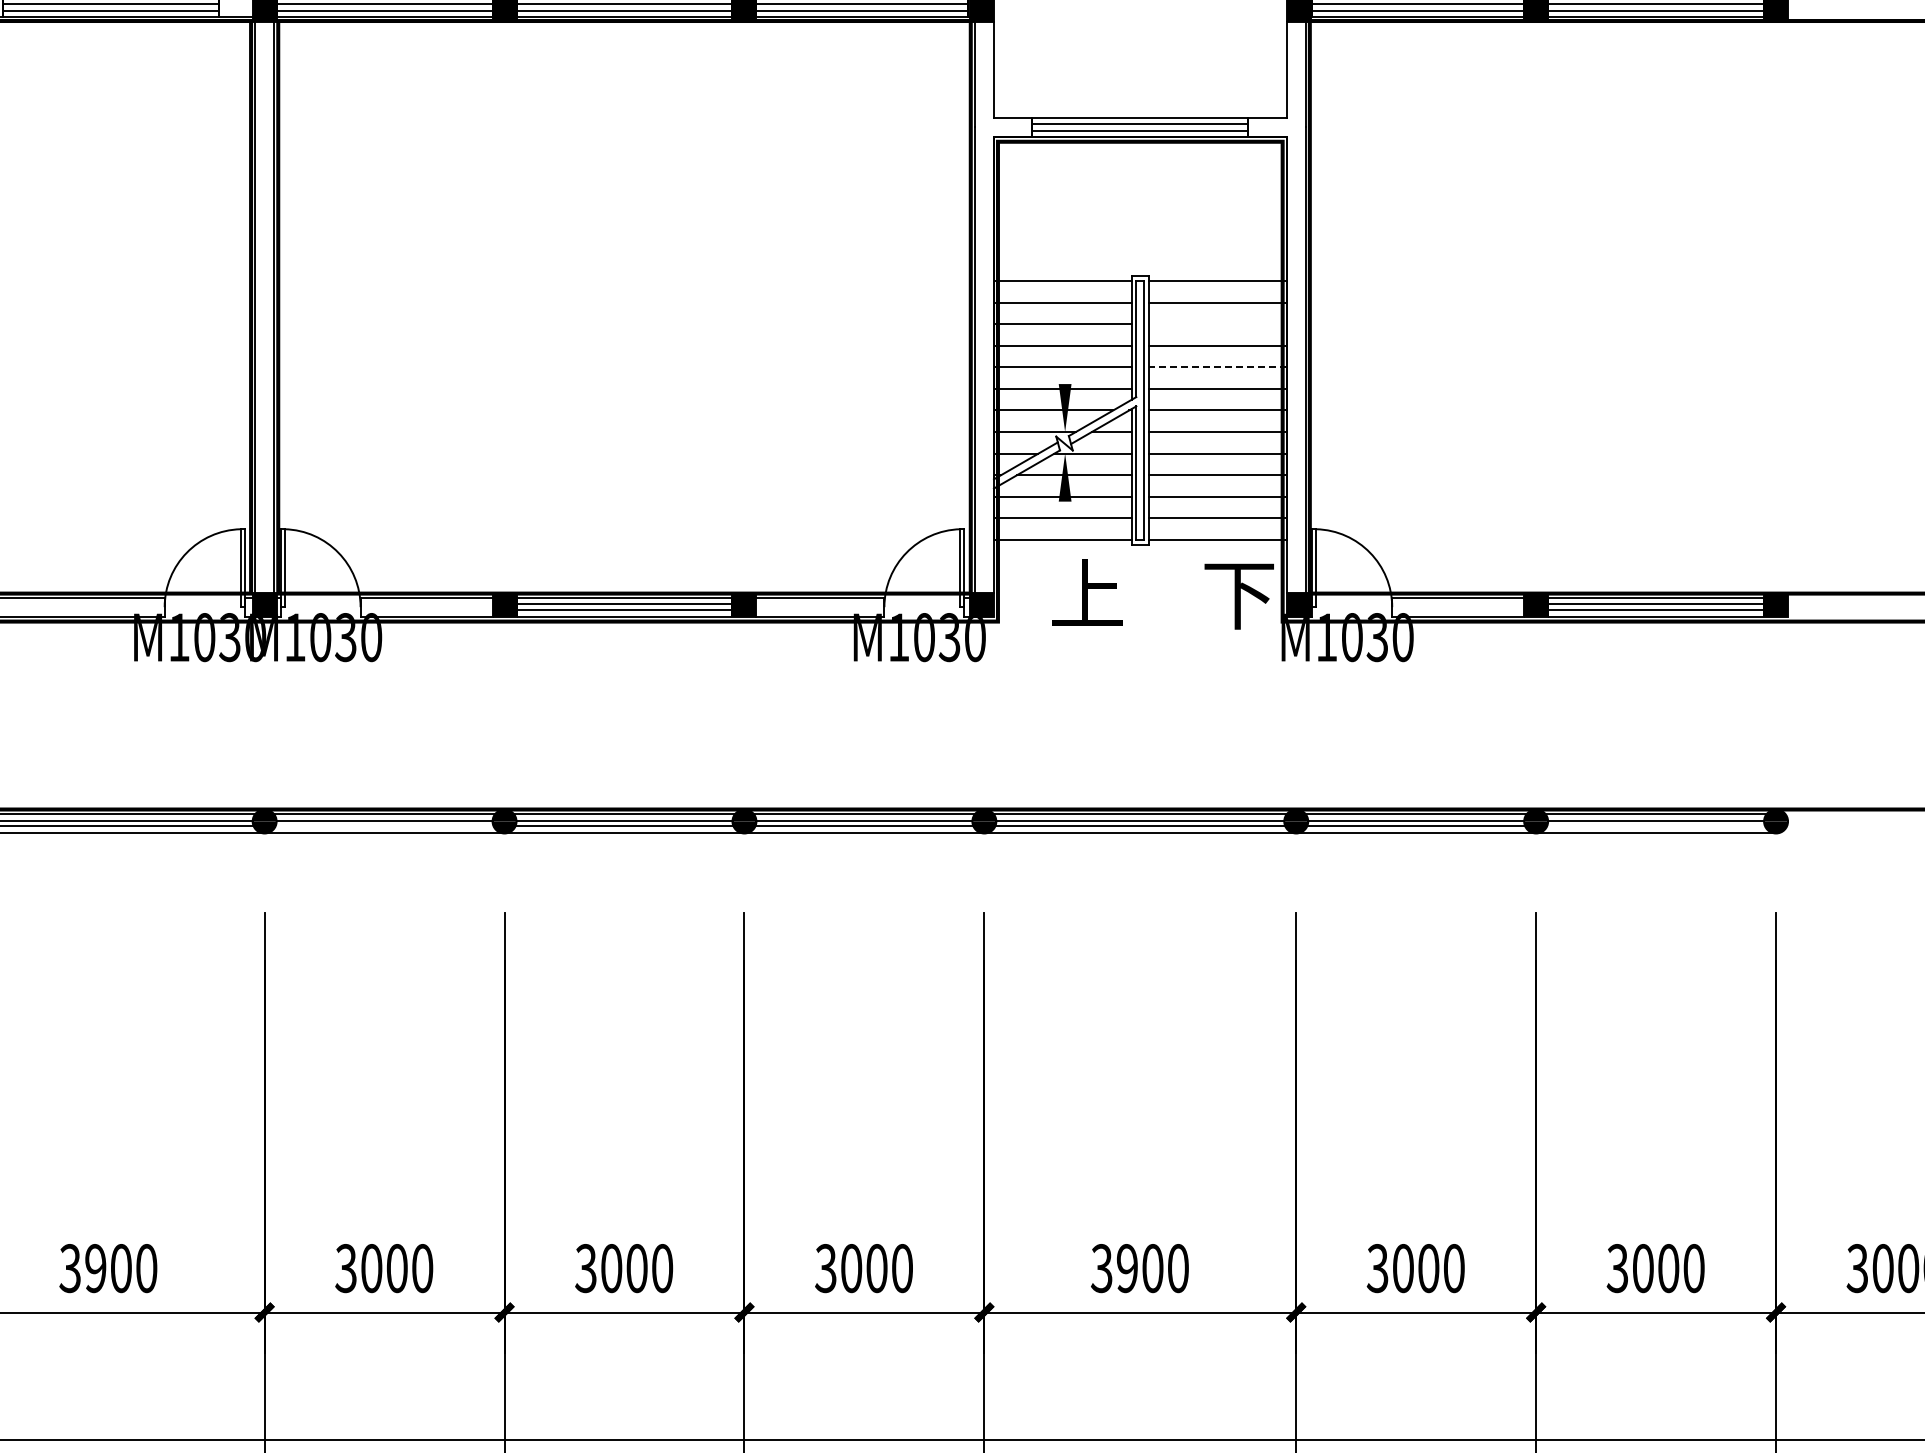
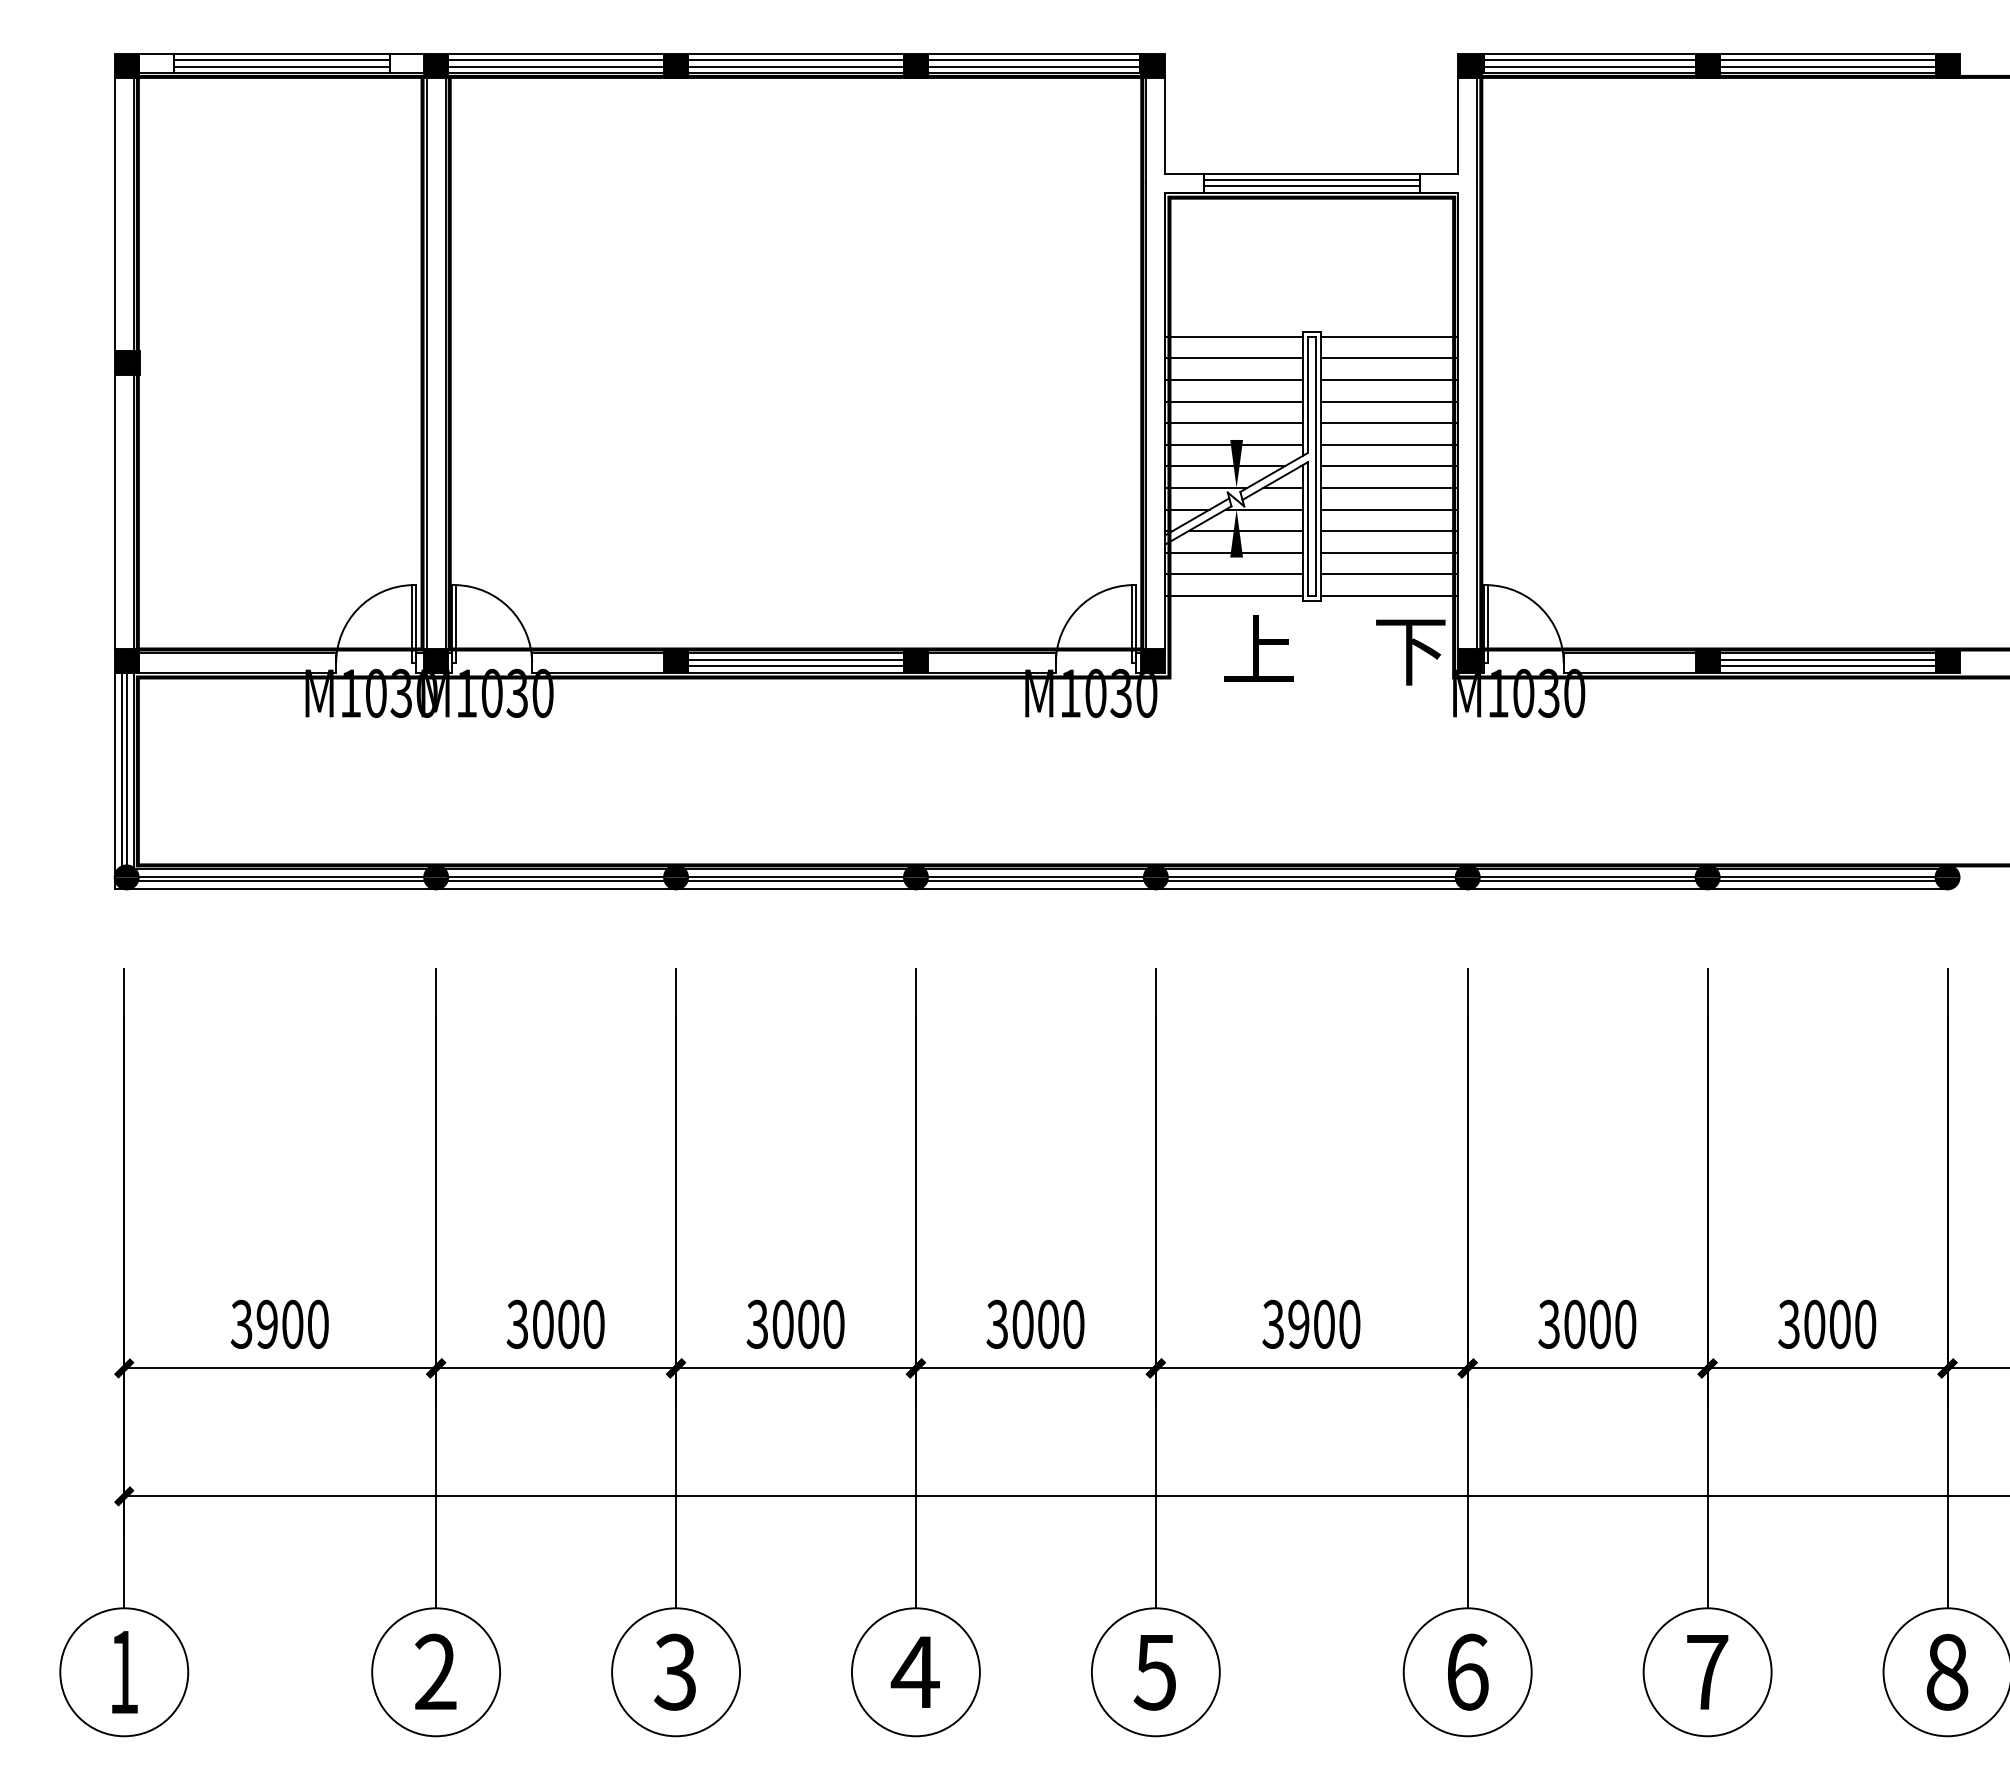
line: (1218, 324) -> (1389, 380), added
line: (1218, 367) -> (1389, 423), dashed -> solid
line: (384, 825) -> (555, 881), added
line: (1656, 825) -> (1827, 881), added

